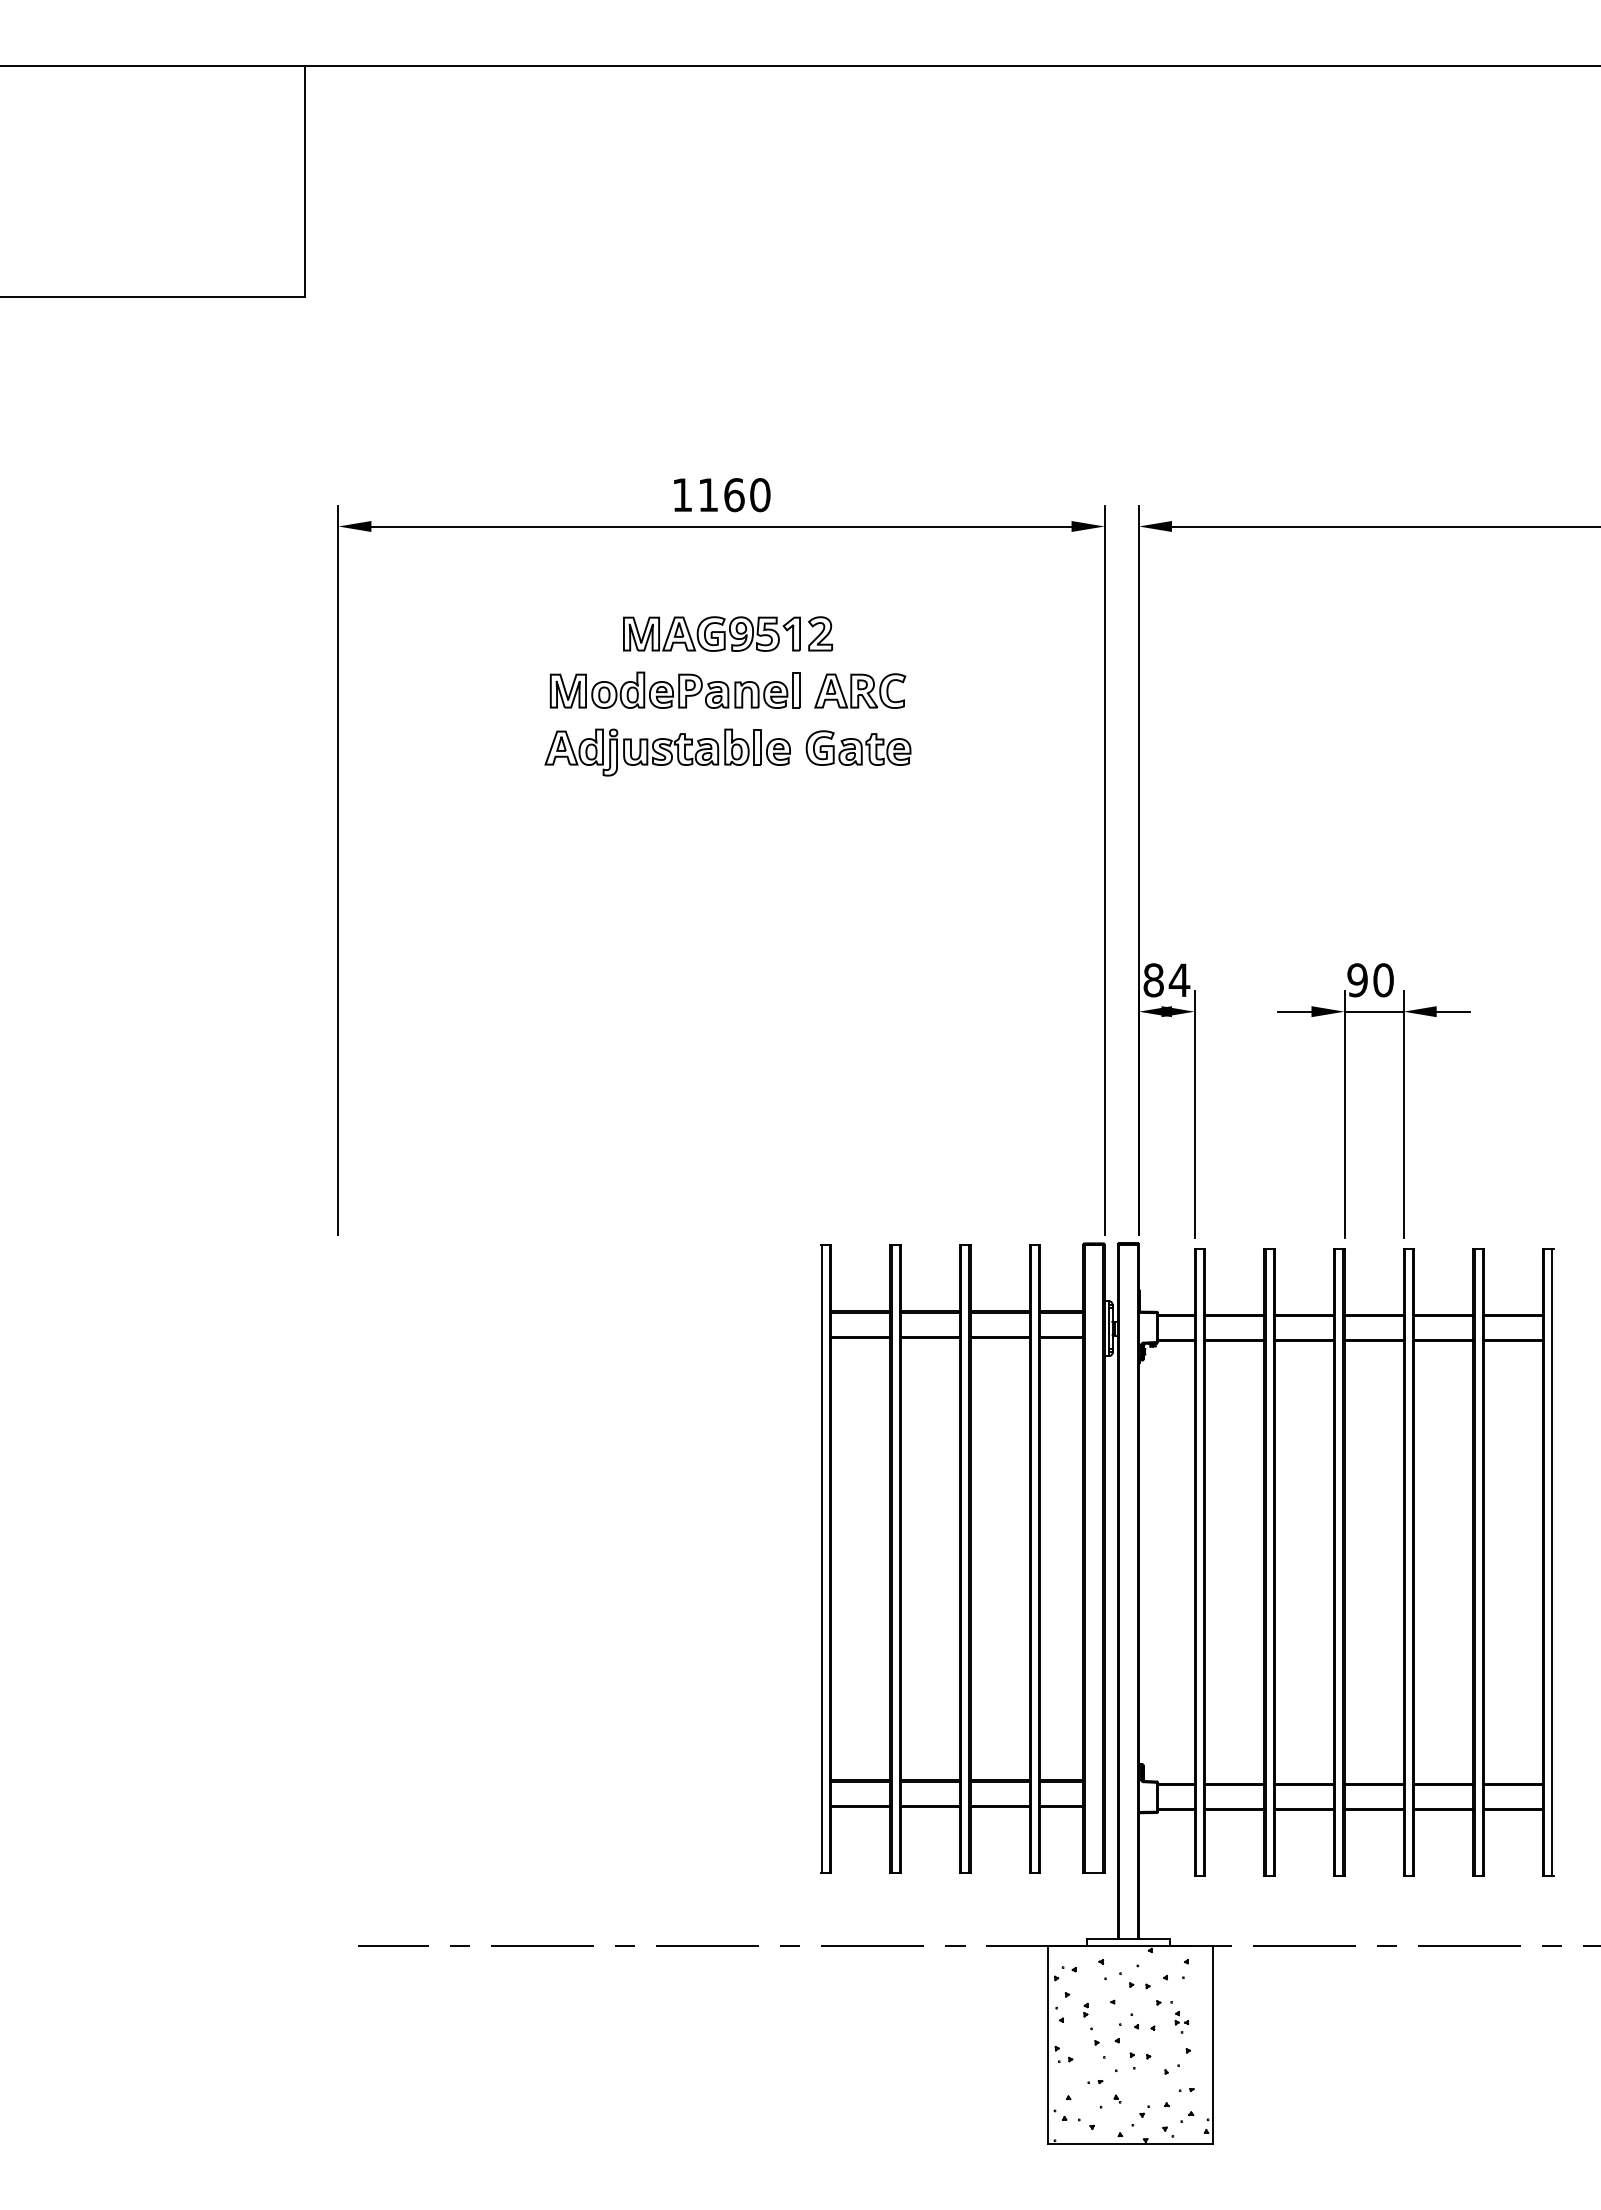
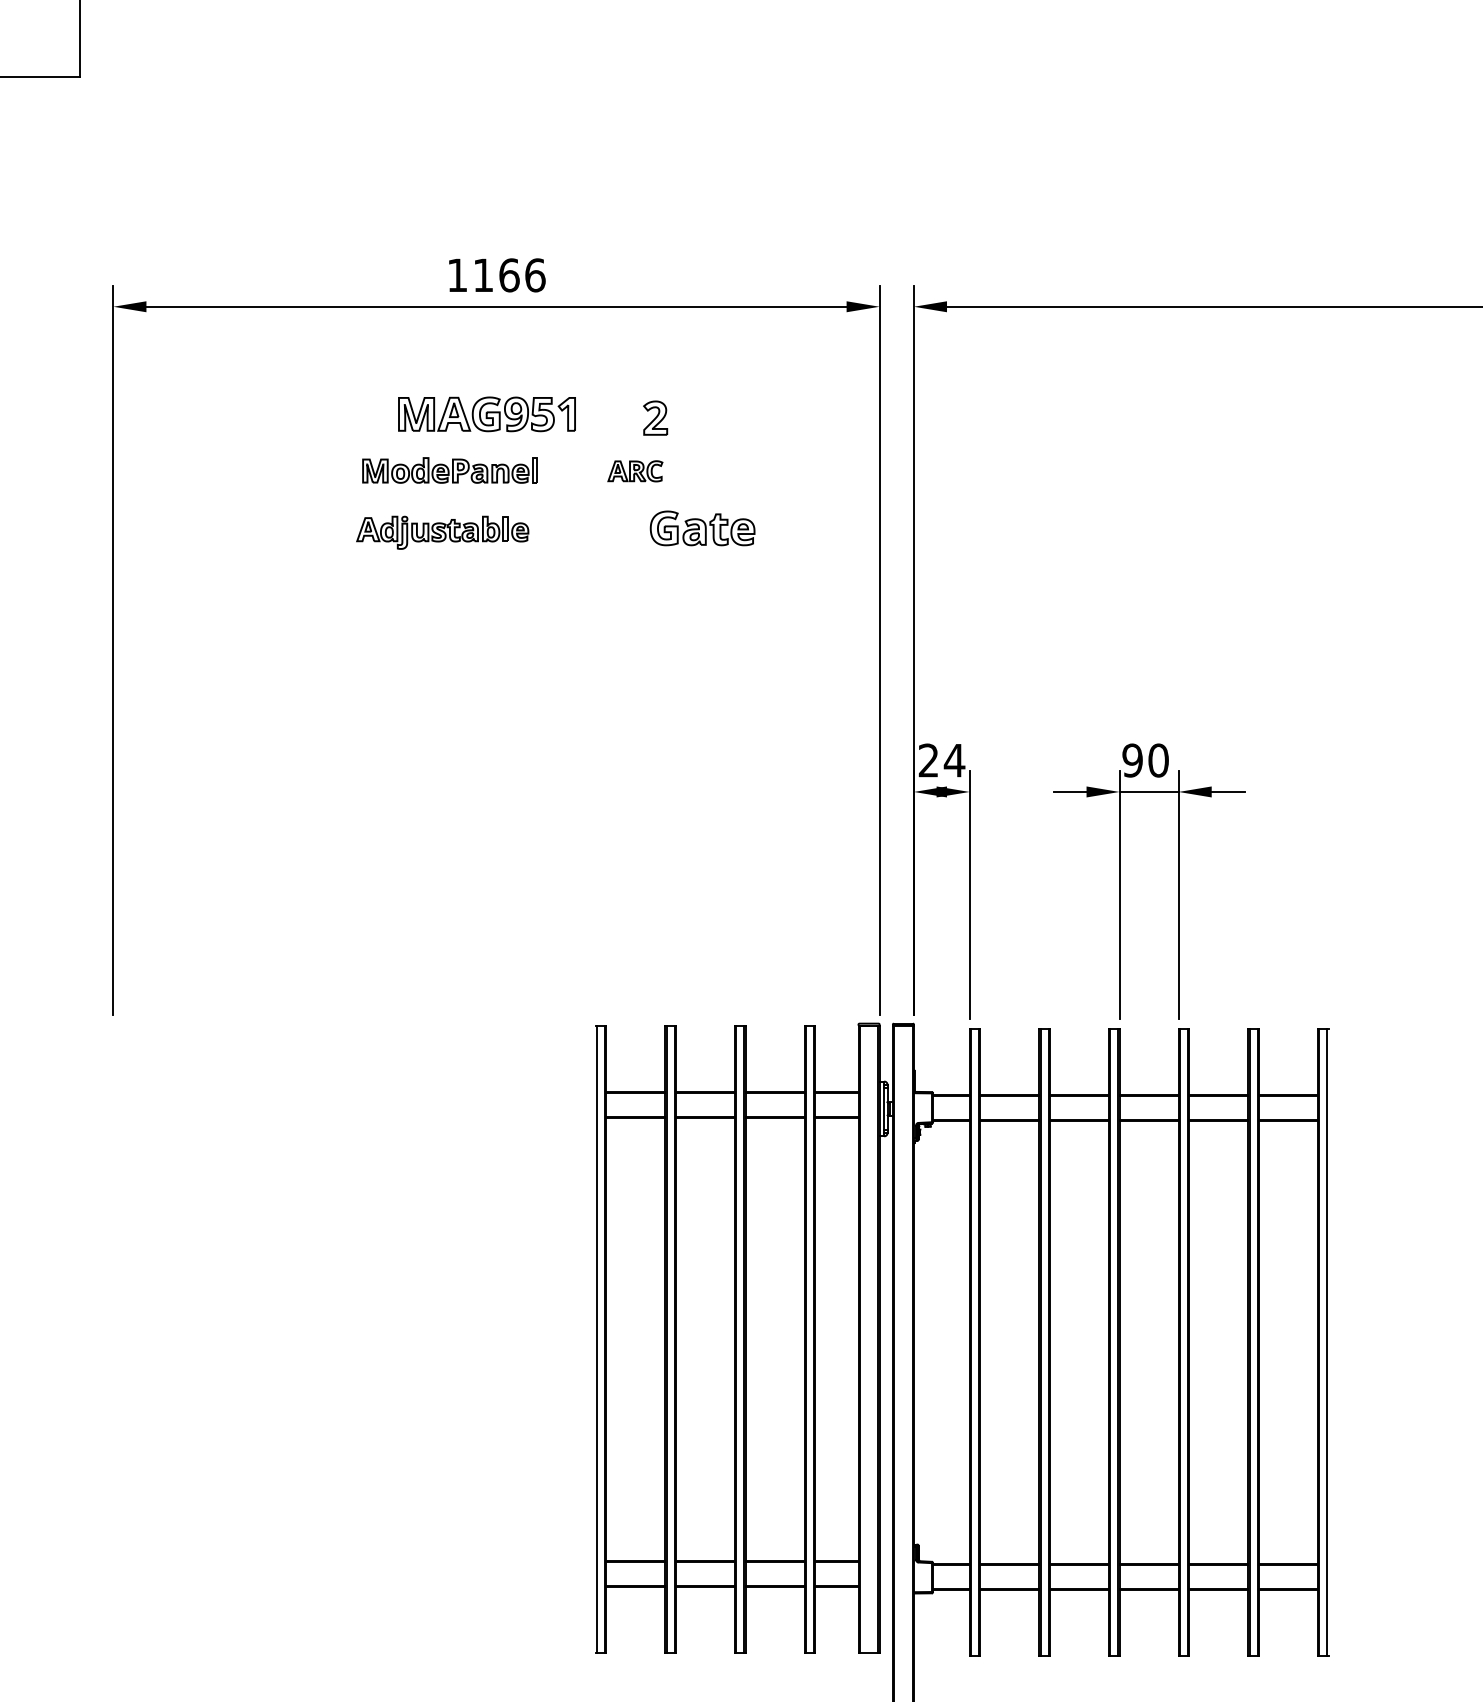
text: (760, 495) -> (535, 275), 1160 -> 1166
part: (820, 633) -> (655, 417), moved
part: (674, 689) -> (449, 469), size x0.7
part: (860, 690) -> (635, 470), size x0.6
part: (858, 747) -> (702, 527), moved
part: (667, 752) -> (442, 532), size x0.7
text: (1153, 980) -> (928, 760), 84 -> 24

